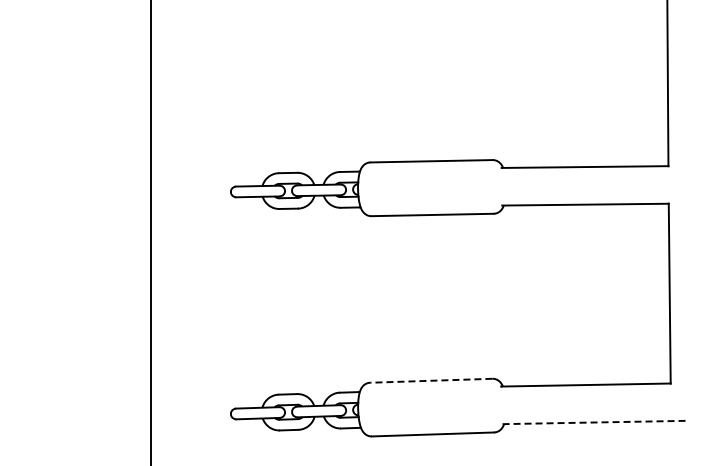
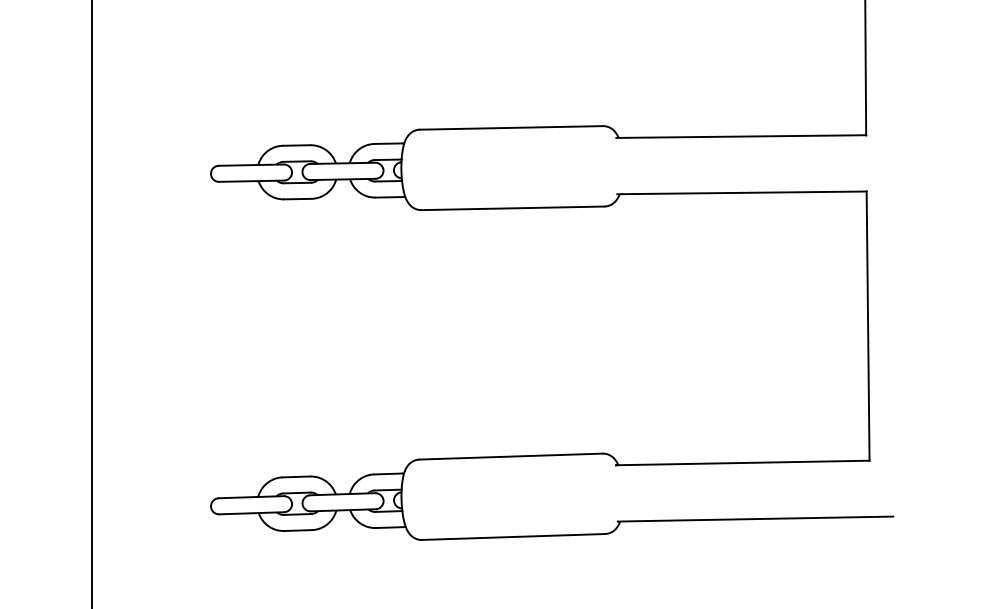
line: (430, 380) -> (509, 456), dashed -> solid
line: (595, 422) -> (756, 519), dashed -> solid

